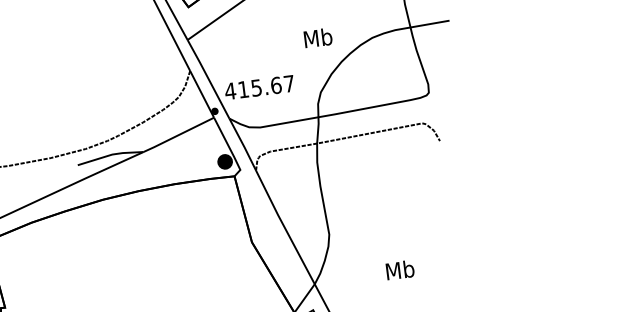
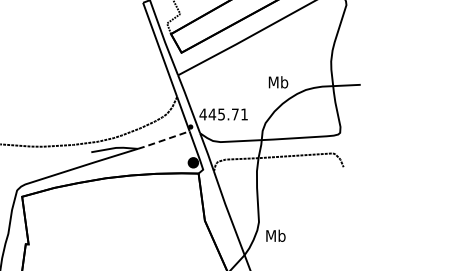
text: (318, 38) -> (278, 82), moved
text: (265, 86) -> (227, 114), 415.67 -> 445.71
line: (178, 135) -> (163, 140), solid -> dashed
text: (399, 269) -> (275, 235), moved

